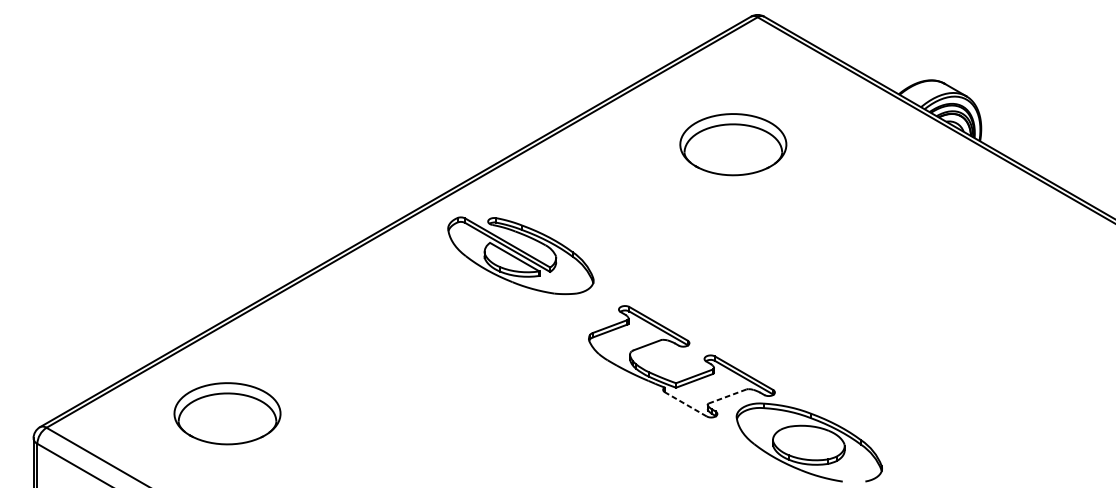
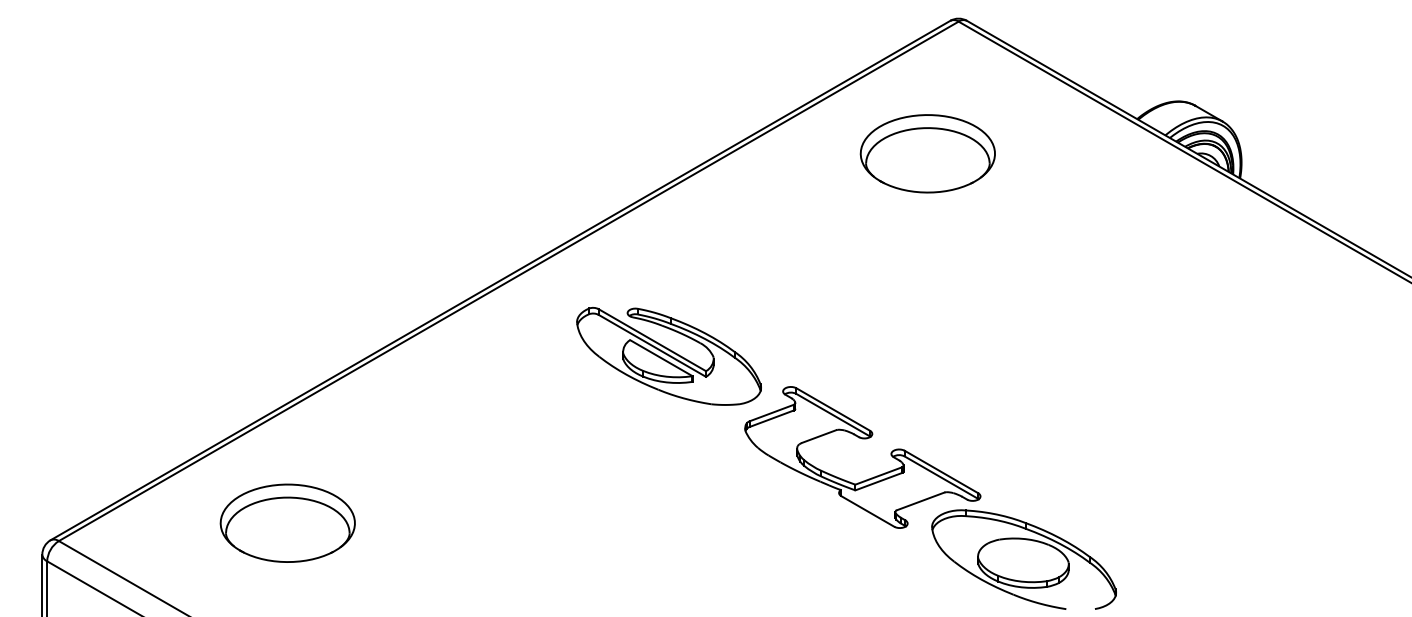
part: (733, 144) -> (927, 153), moved
part: (520, 255) -> (668, 356), moved
line: (727, 396) -> (920, 501), dashed -> solid
line: (685, 404) -> (867, 511), dashed -> solid

